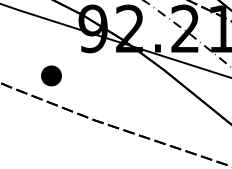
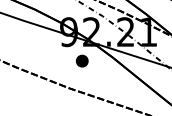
part: (51, 74) -> (82, 60), moved

